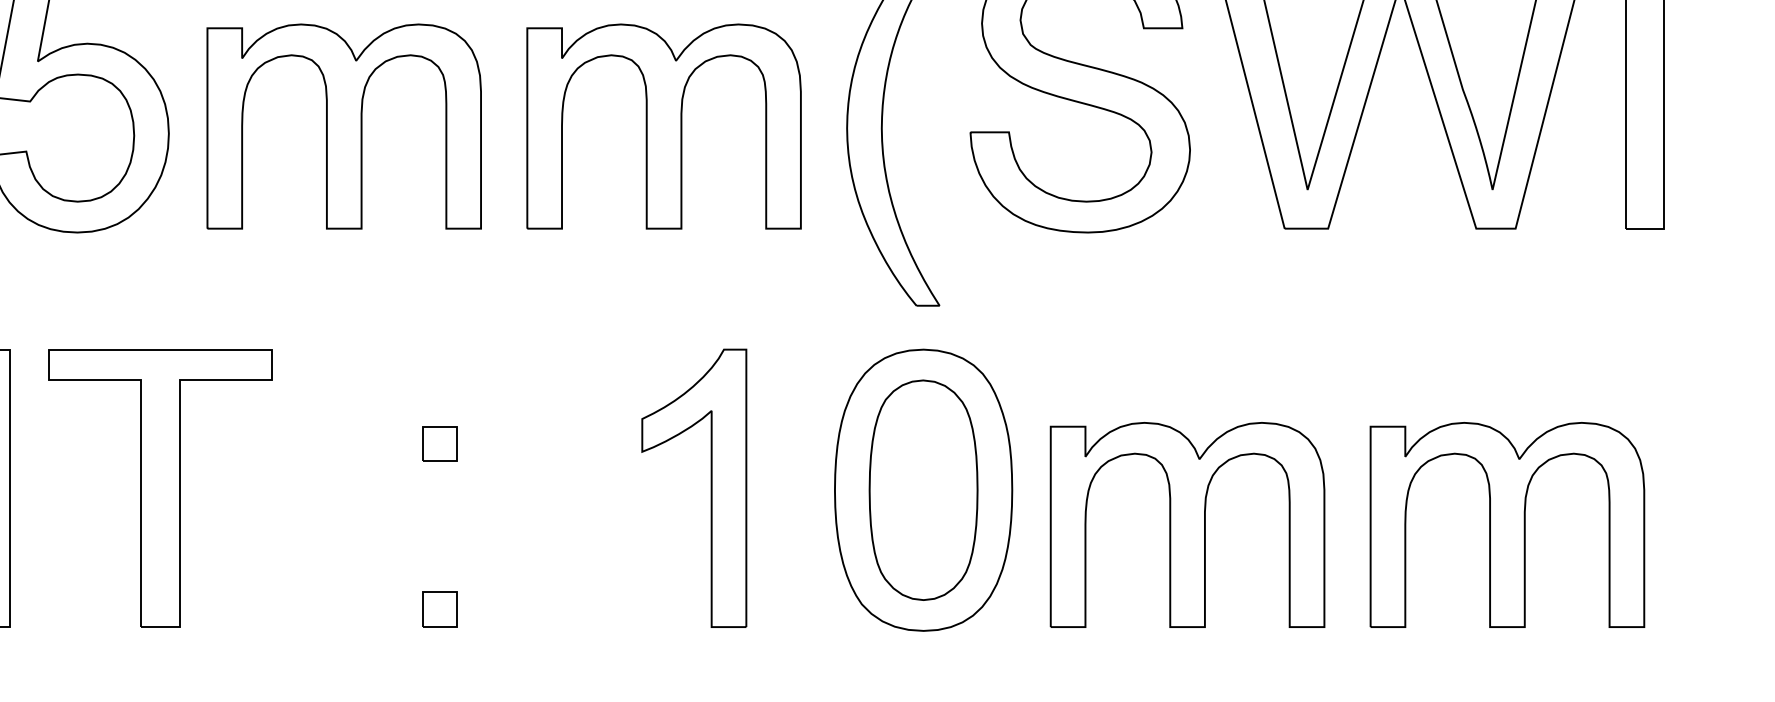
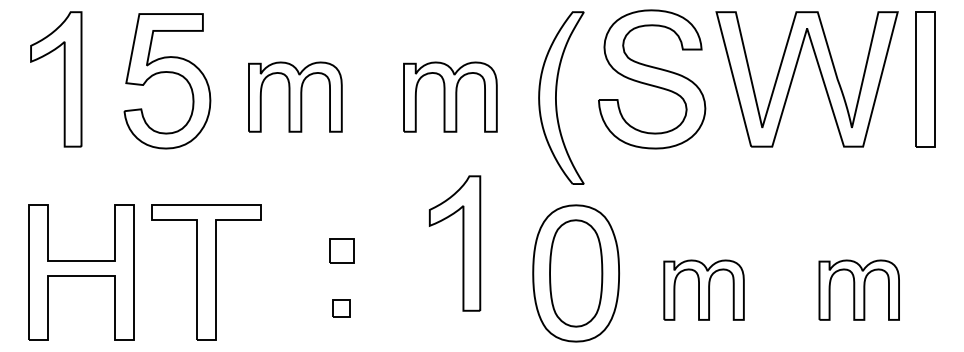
part: (344, 125) -> (295, 96), size x0.7
part: (664, 125) -> (450, 96), size x0.7
part: (439, 442) -> (341, 250), size x1.4
part: (709, 488) -> (462, 243), moved
part: (1186, 523) -> (703, 289), size x0.6
part: (1508, 523) -> (859, 289), size x0.6
part: (439, 609) -> (341, 308), moved

